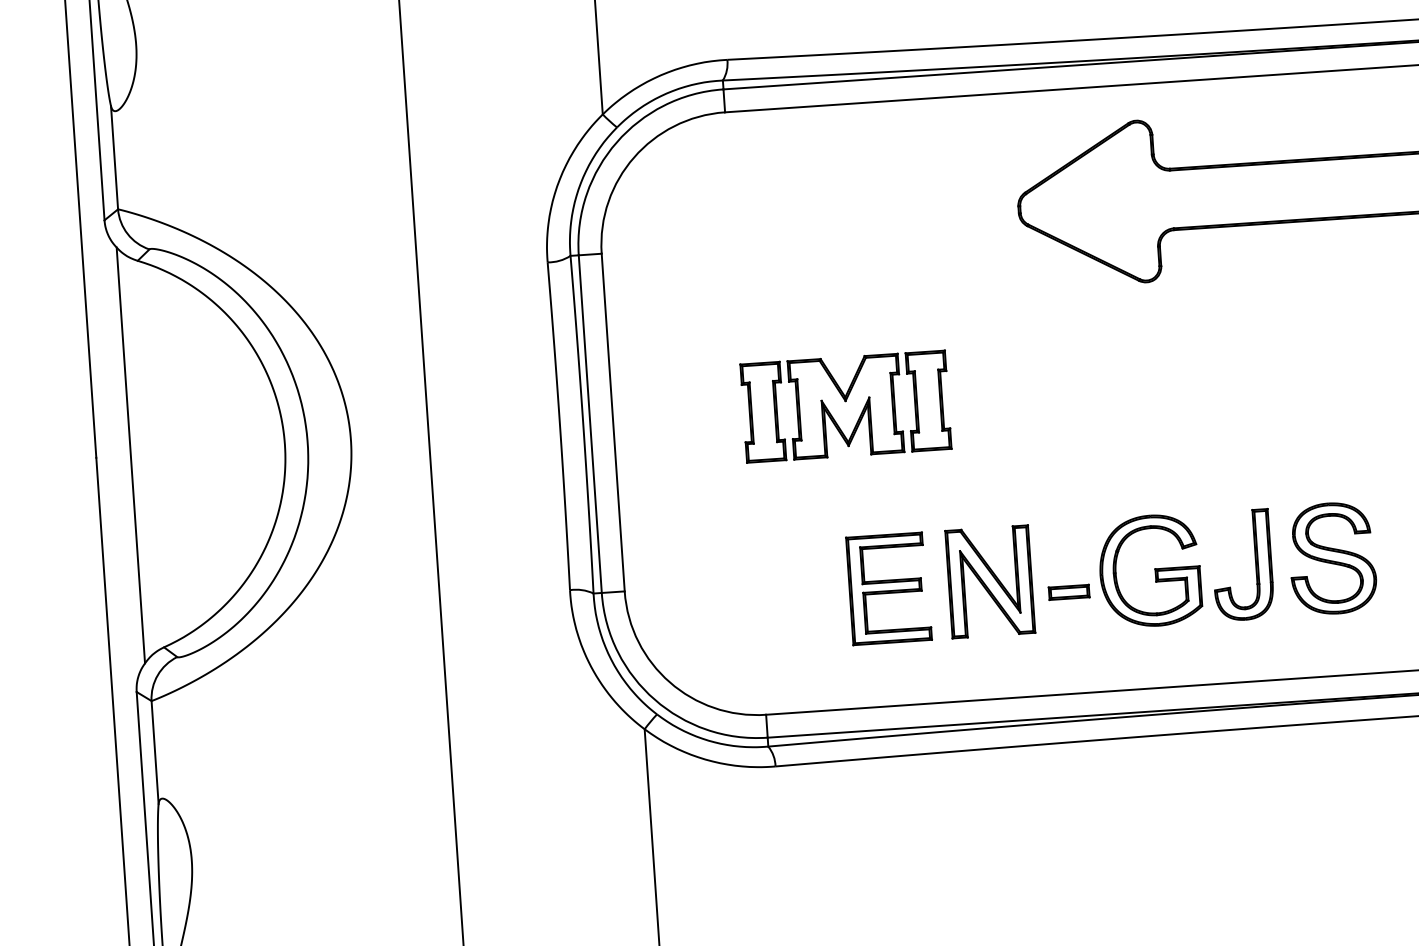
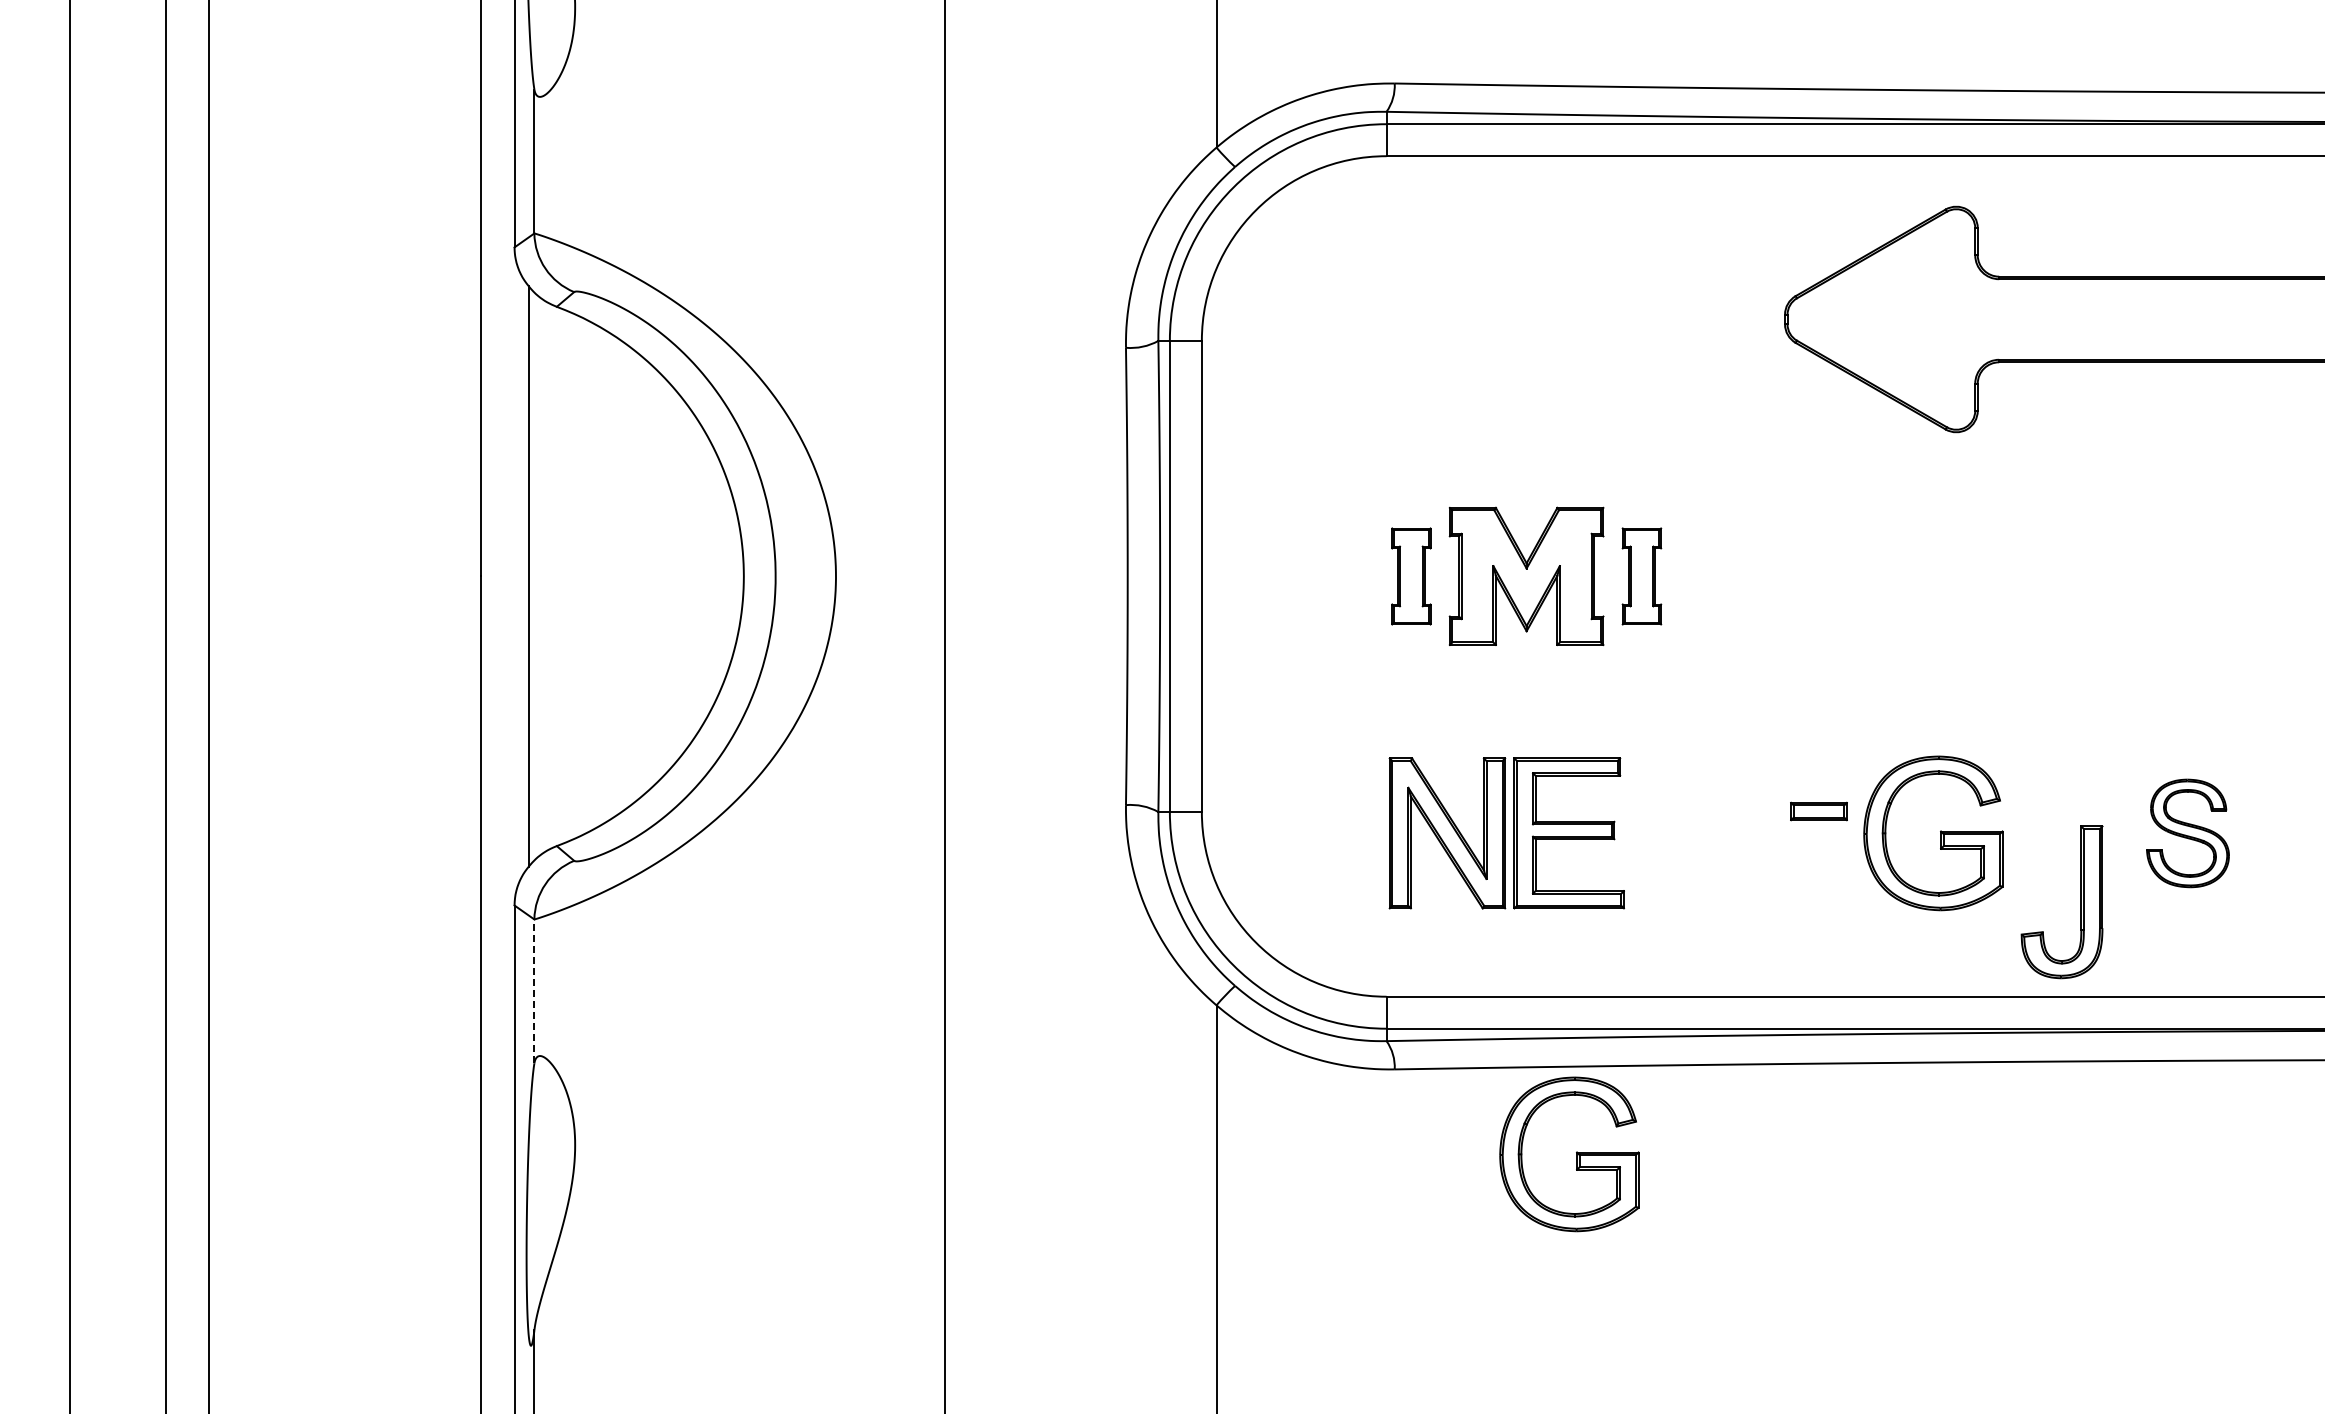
part: (928, 401) -> (1641, 576), size x0.7
part: (763, 412) -> (1411, 576), size x0.7
part: (1332, 558) -> (2187, 833), size x0.7
part: (1255, 564) -> (2080, 902), moved
part: (990, 581) -> (1447, 833), moved
part: (1068, 592) -> (1818, 811), moved
line: (155, 752) -> (534, 991), solid -> dashed
part: (909, 818) -> (1576, 1154), added

